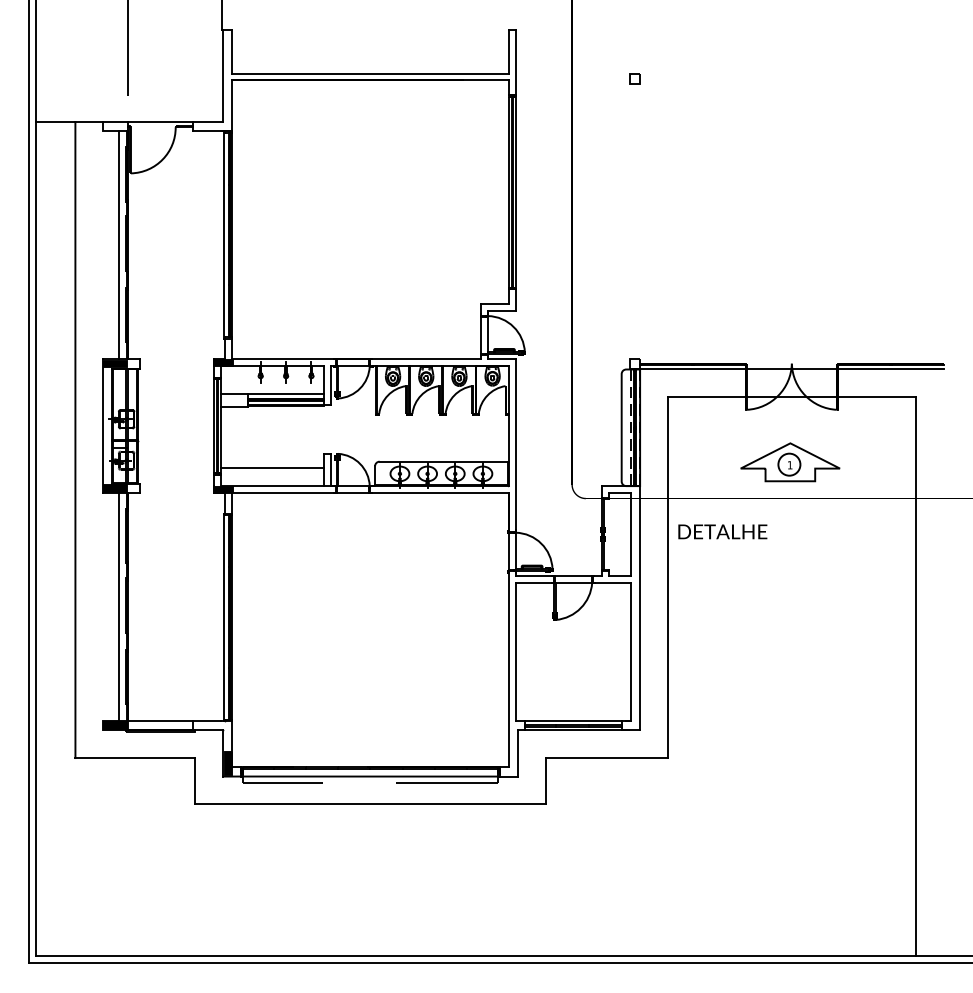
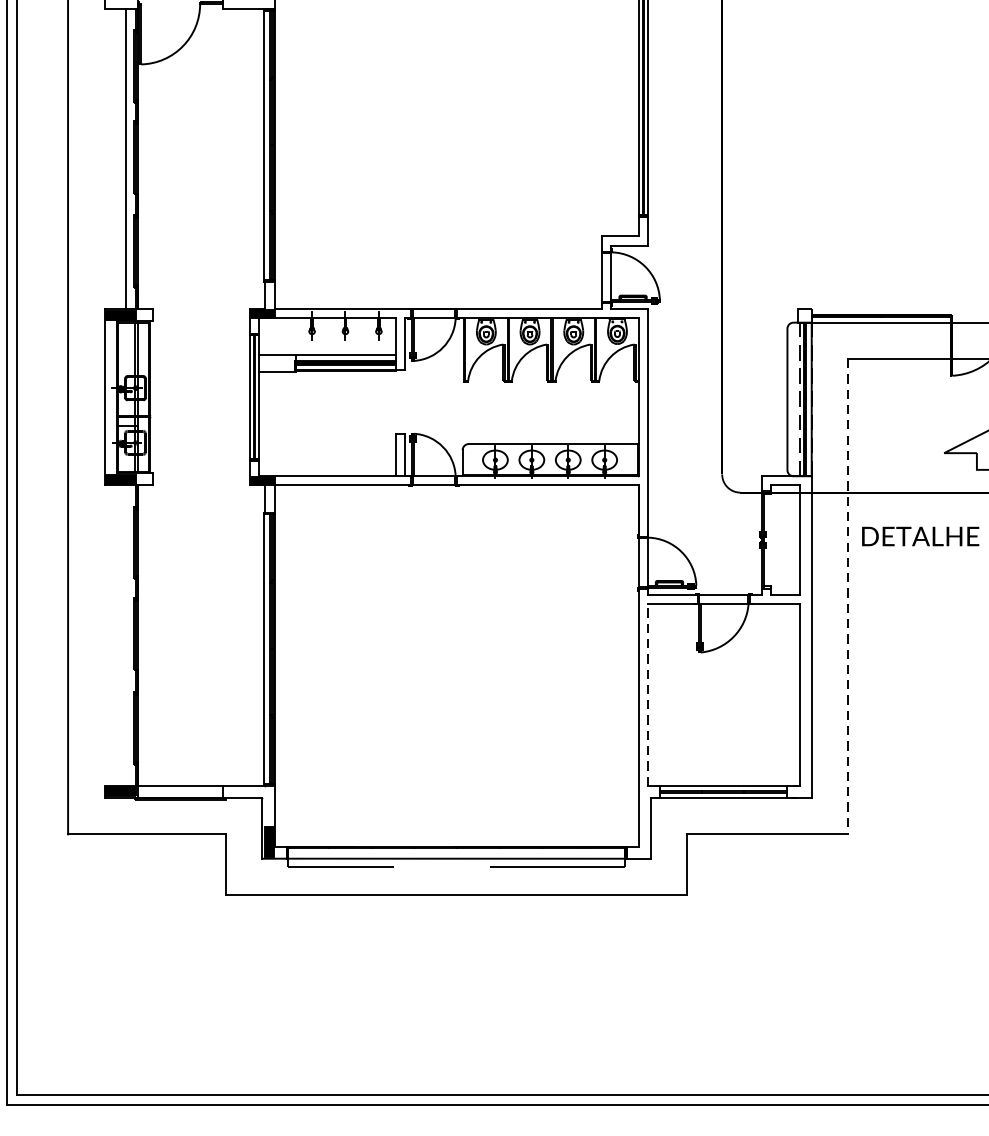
line: (272, 467) -> (327, 451), removed
line: (667, 578) -> (847, 597), solid -> dashed
line: (119, 607) -> (126, 636), removed
line: (515, 651) -> (647, 694), solid -> dashed

